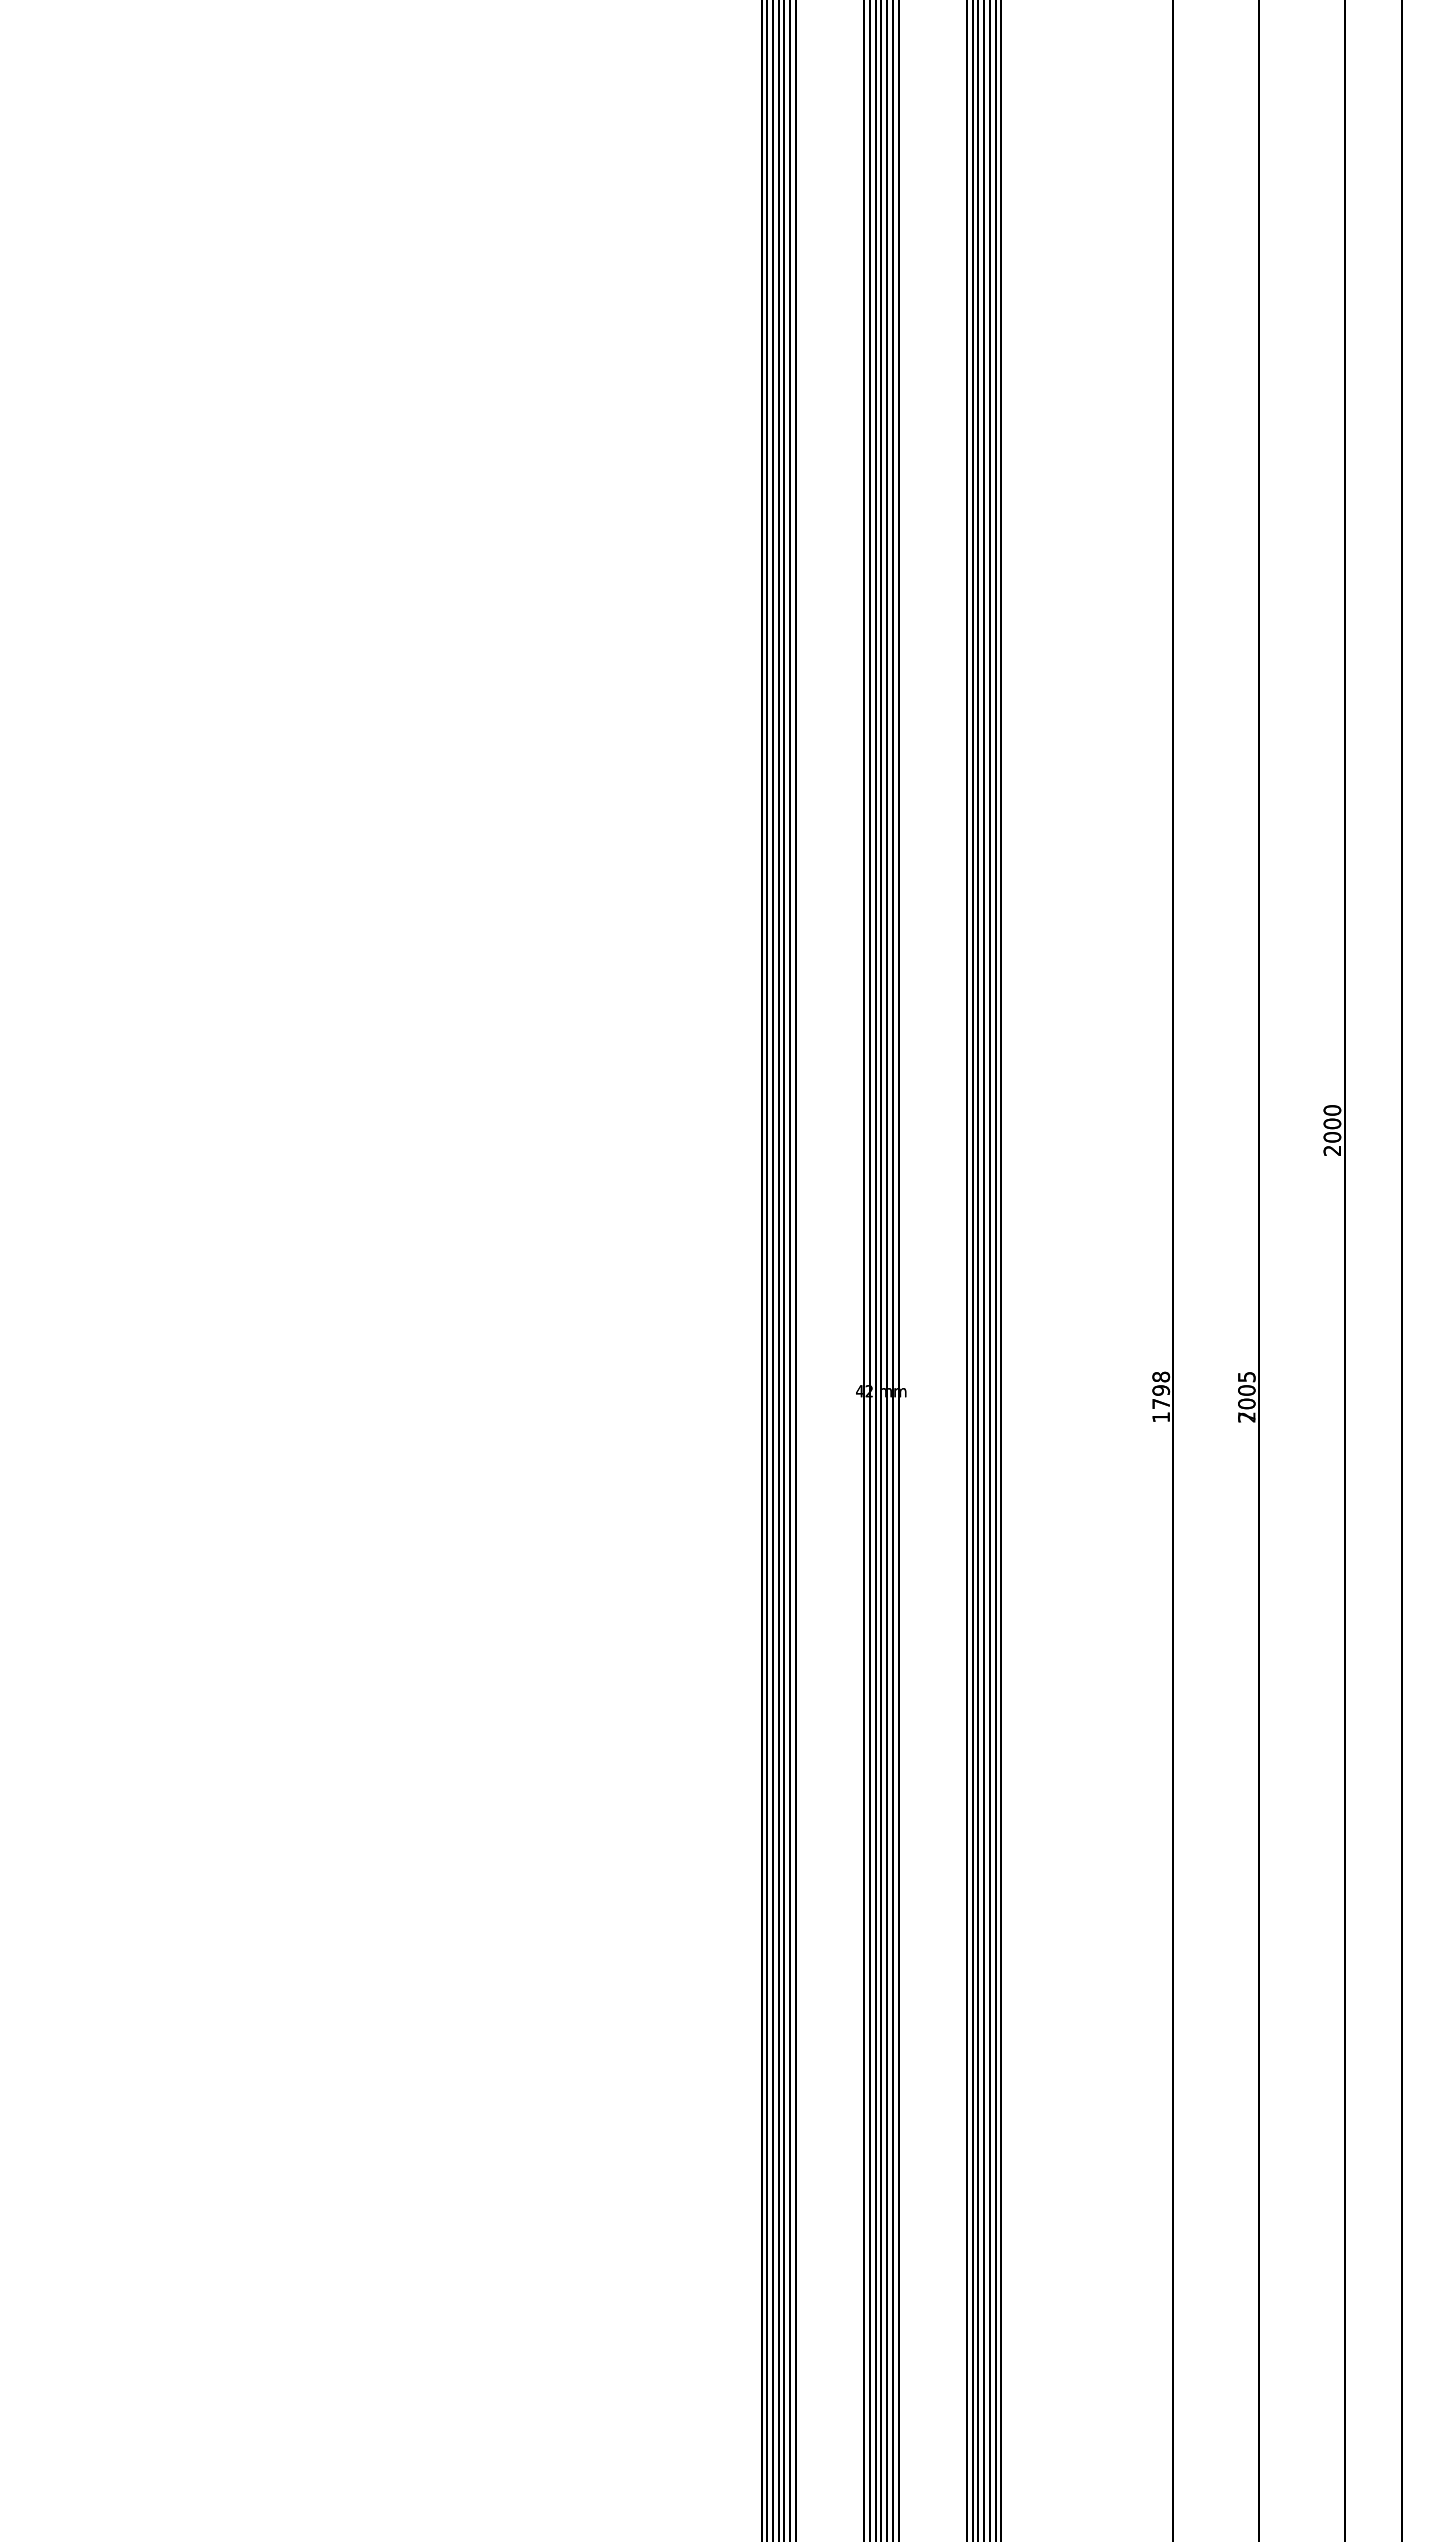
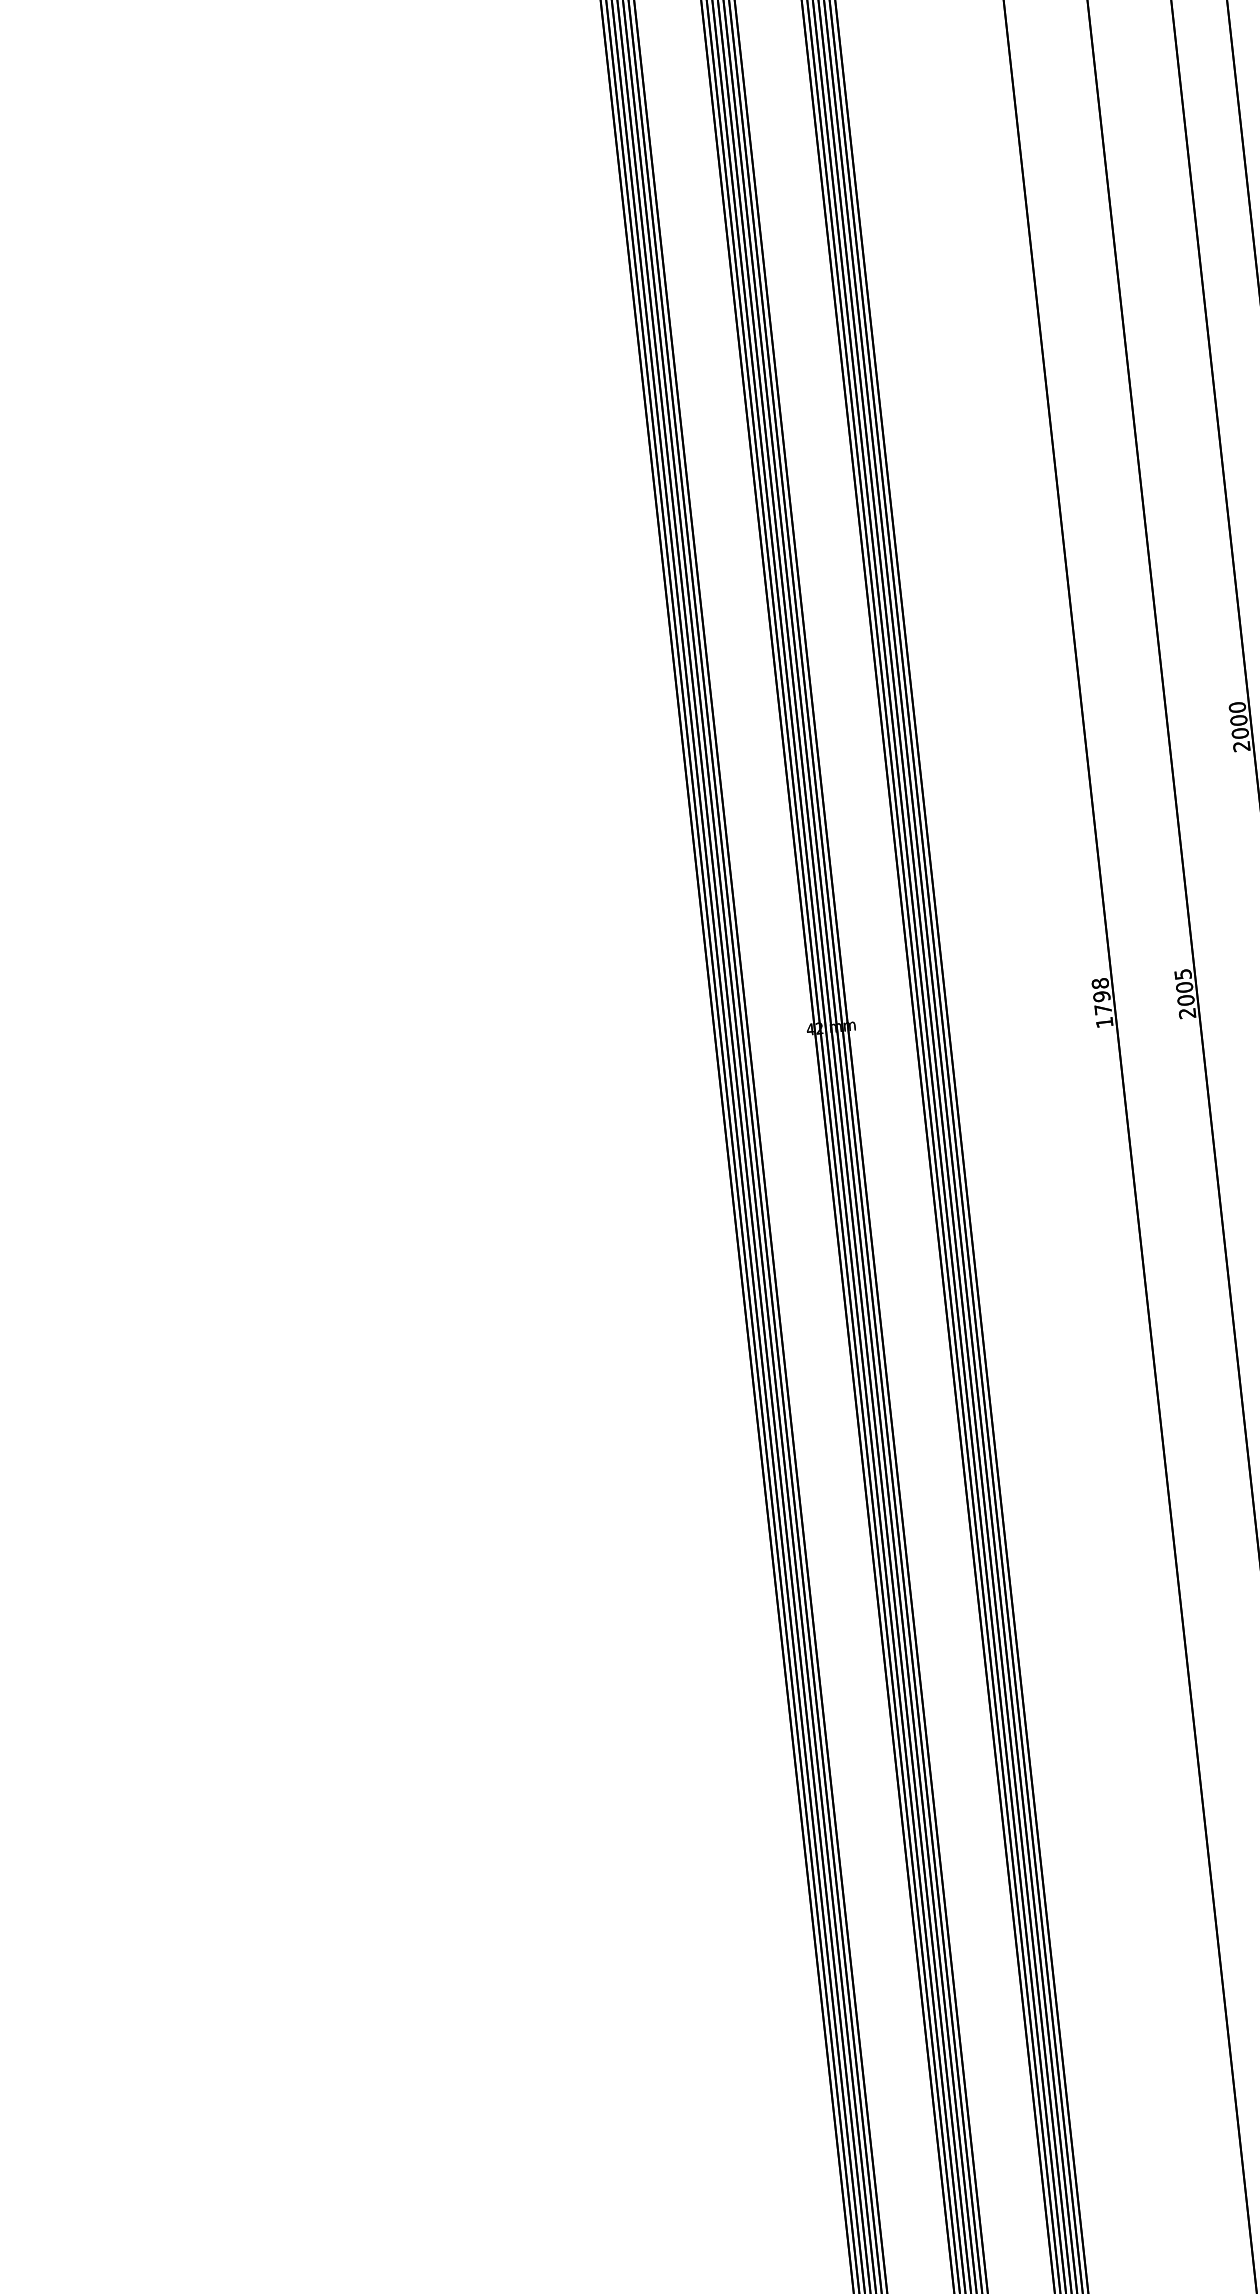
text: (1246, 1417) -> (1187, 1013), 7005 -> 2005

